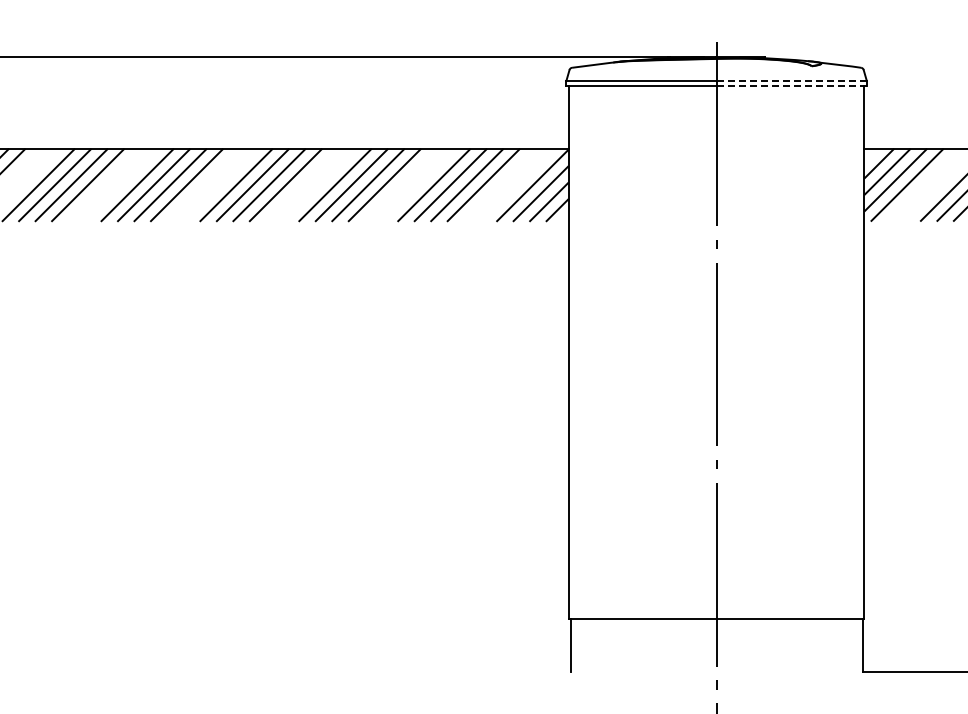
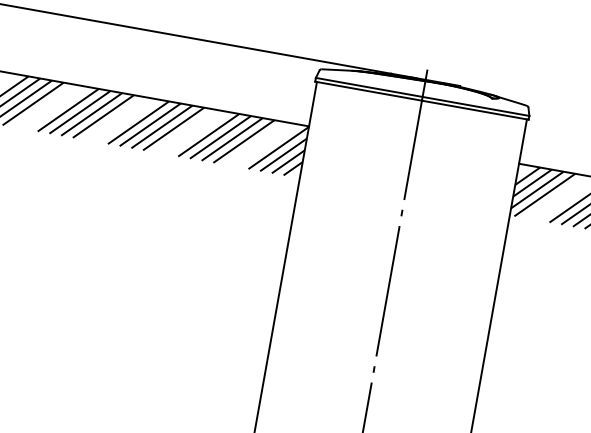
line: (792, 80) -> (476, 106), dashed -> solid
line: (791, 86) -> (475, 110), dashed -> solid

